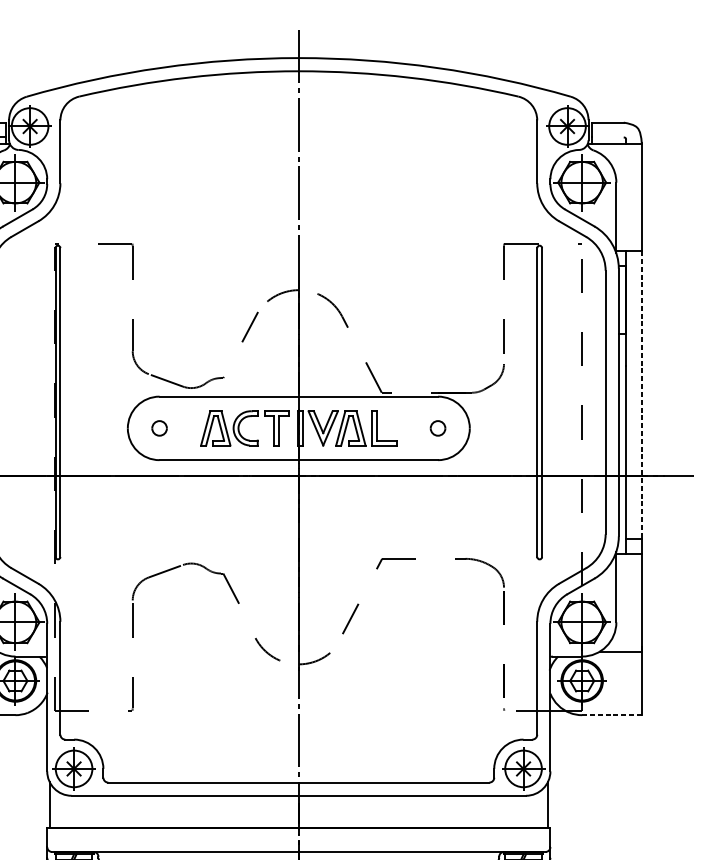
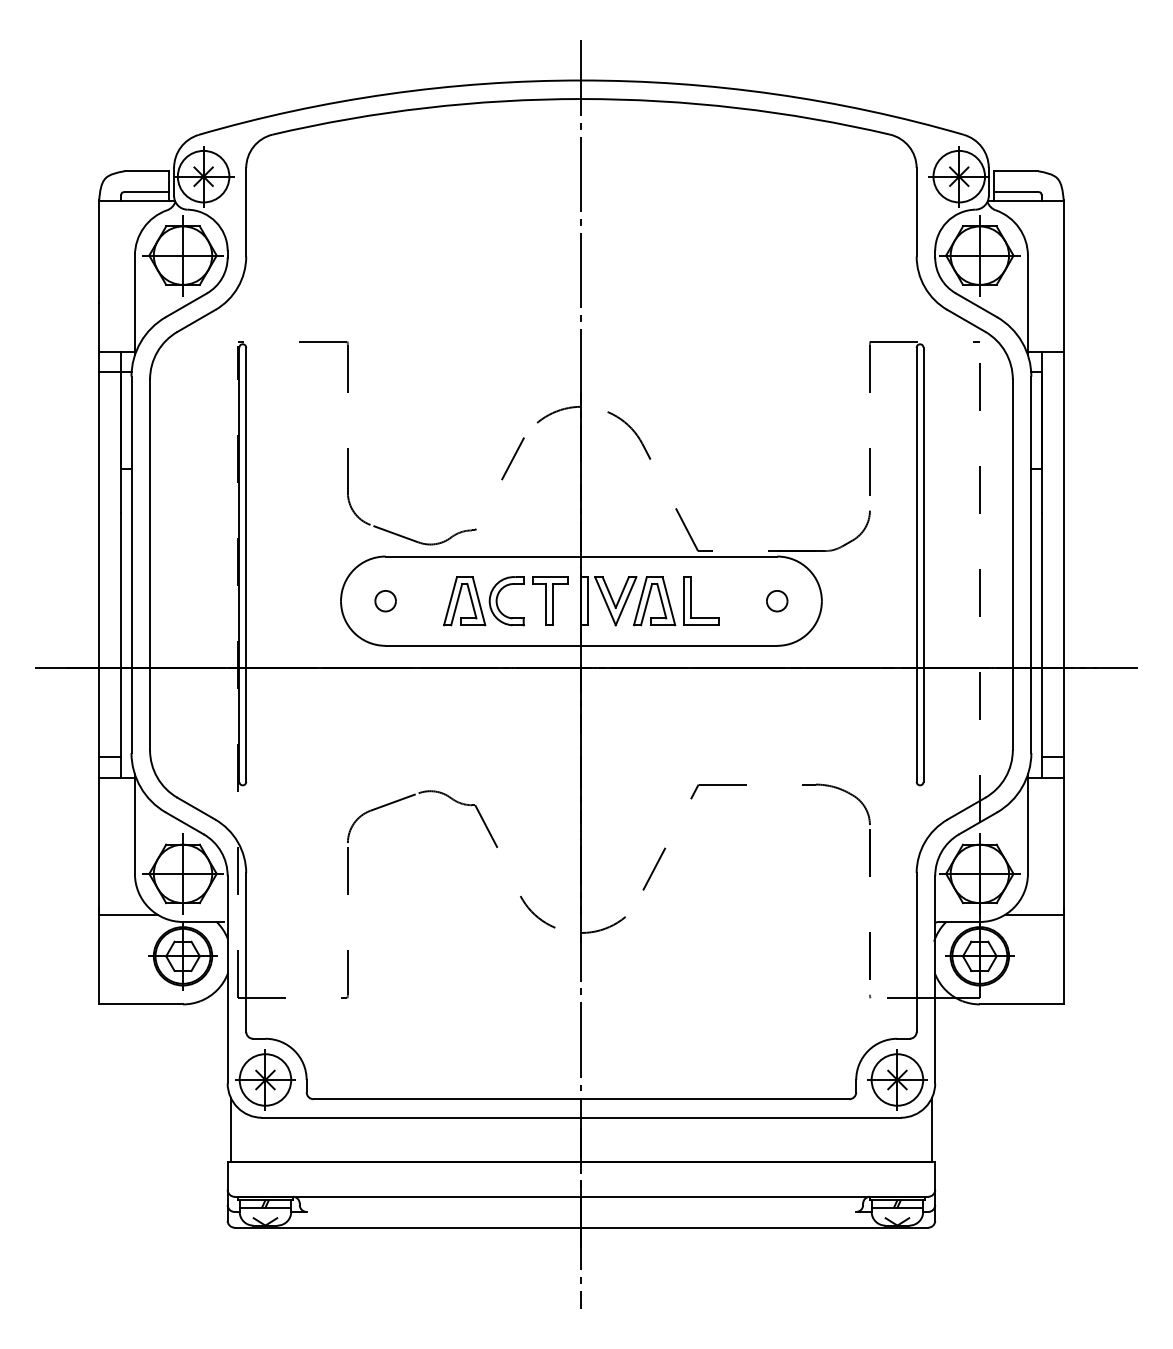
line: (607, 137) -> (1015, 192), added
line: (641, 395) -> (1063, 554), dashed -> solid
line: (611, 715) -> (1021, 1004), dashed -> solid

